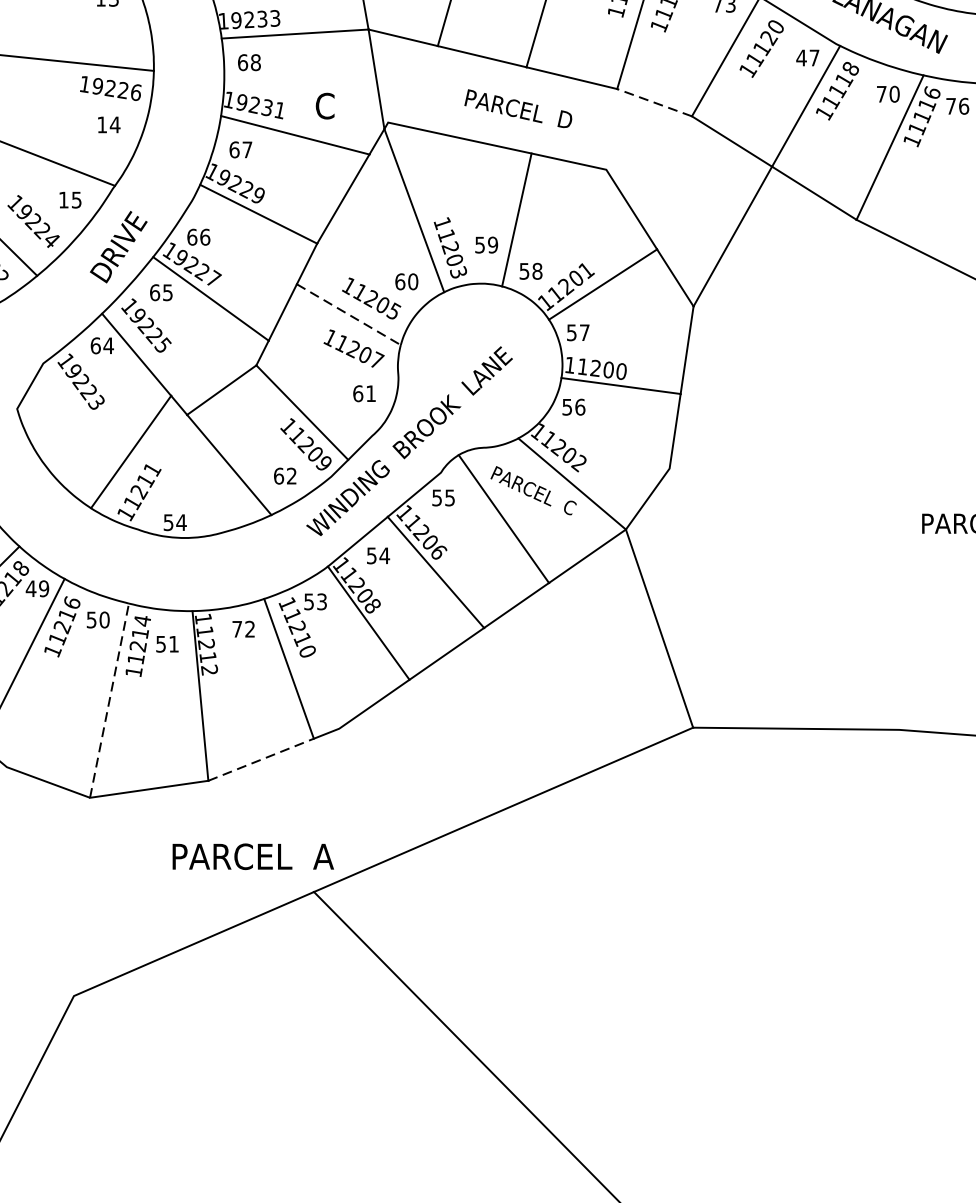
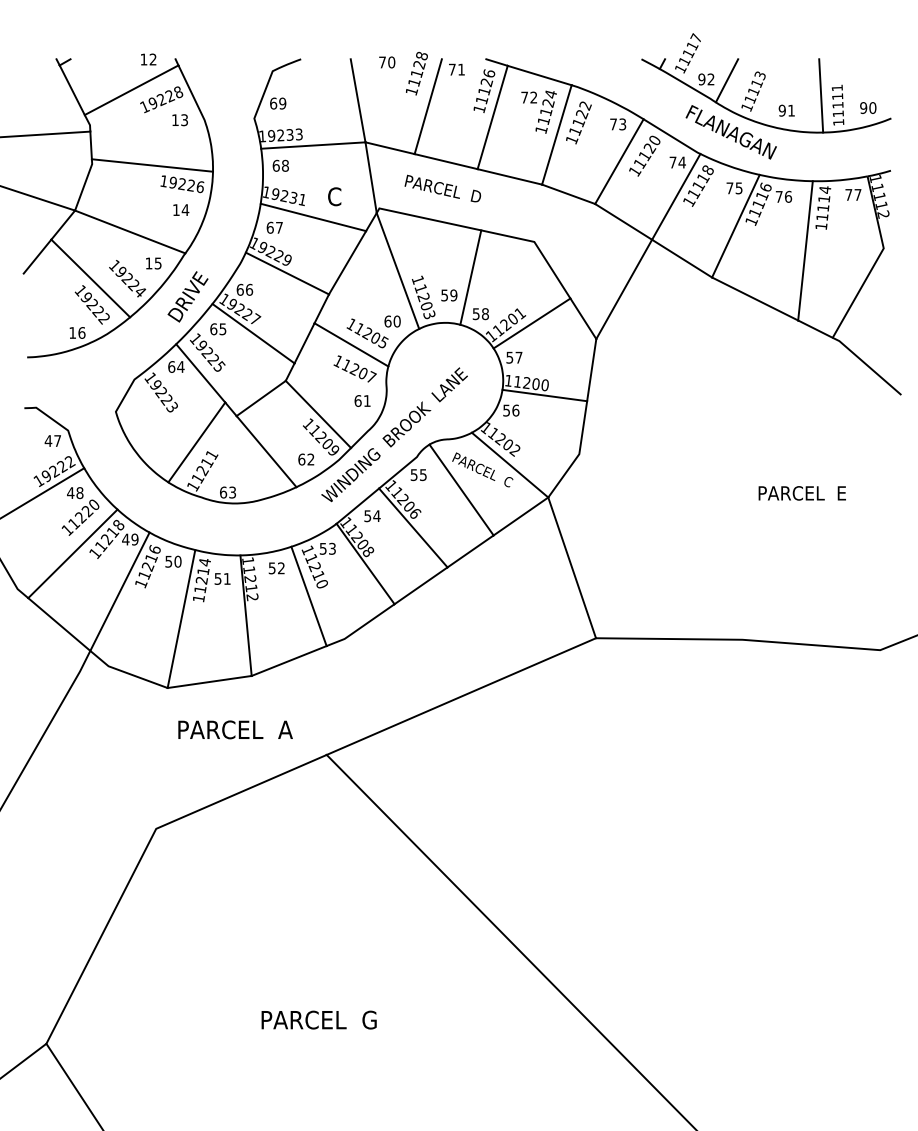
text: (807, 57) -> (677, 162), 47 -> 74
text: (893, 94) -> (738, 188), 70 -> 75
line: (654, 102) -> (568, 194), dashed -> solid
text: (517, 108) -> (442, 188), moved
line: (348, 314) -> (351, 344), dashed -> solid
text: (175, 522) -> (228, 492), 54 -> 63
text: (236, 629) -> (271, 568), 72 -> 52
line: (109, 699) -> (181, 618), dashed -> solid
line: (261, 759) -> (289, 660), dashed -> solid
text: (253, 856) -> (235, 729), moved

